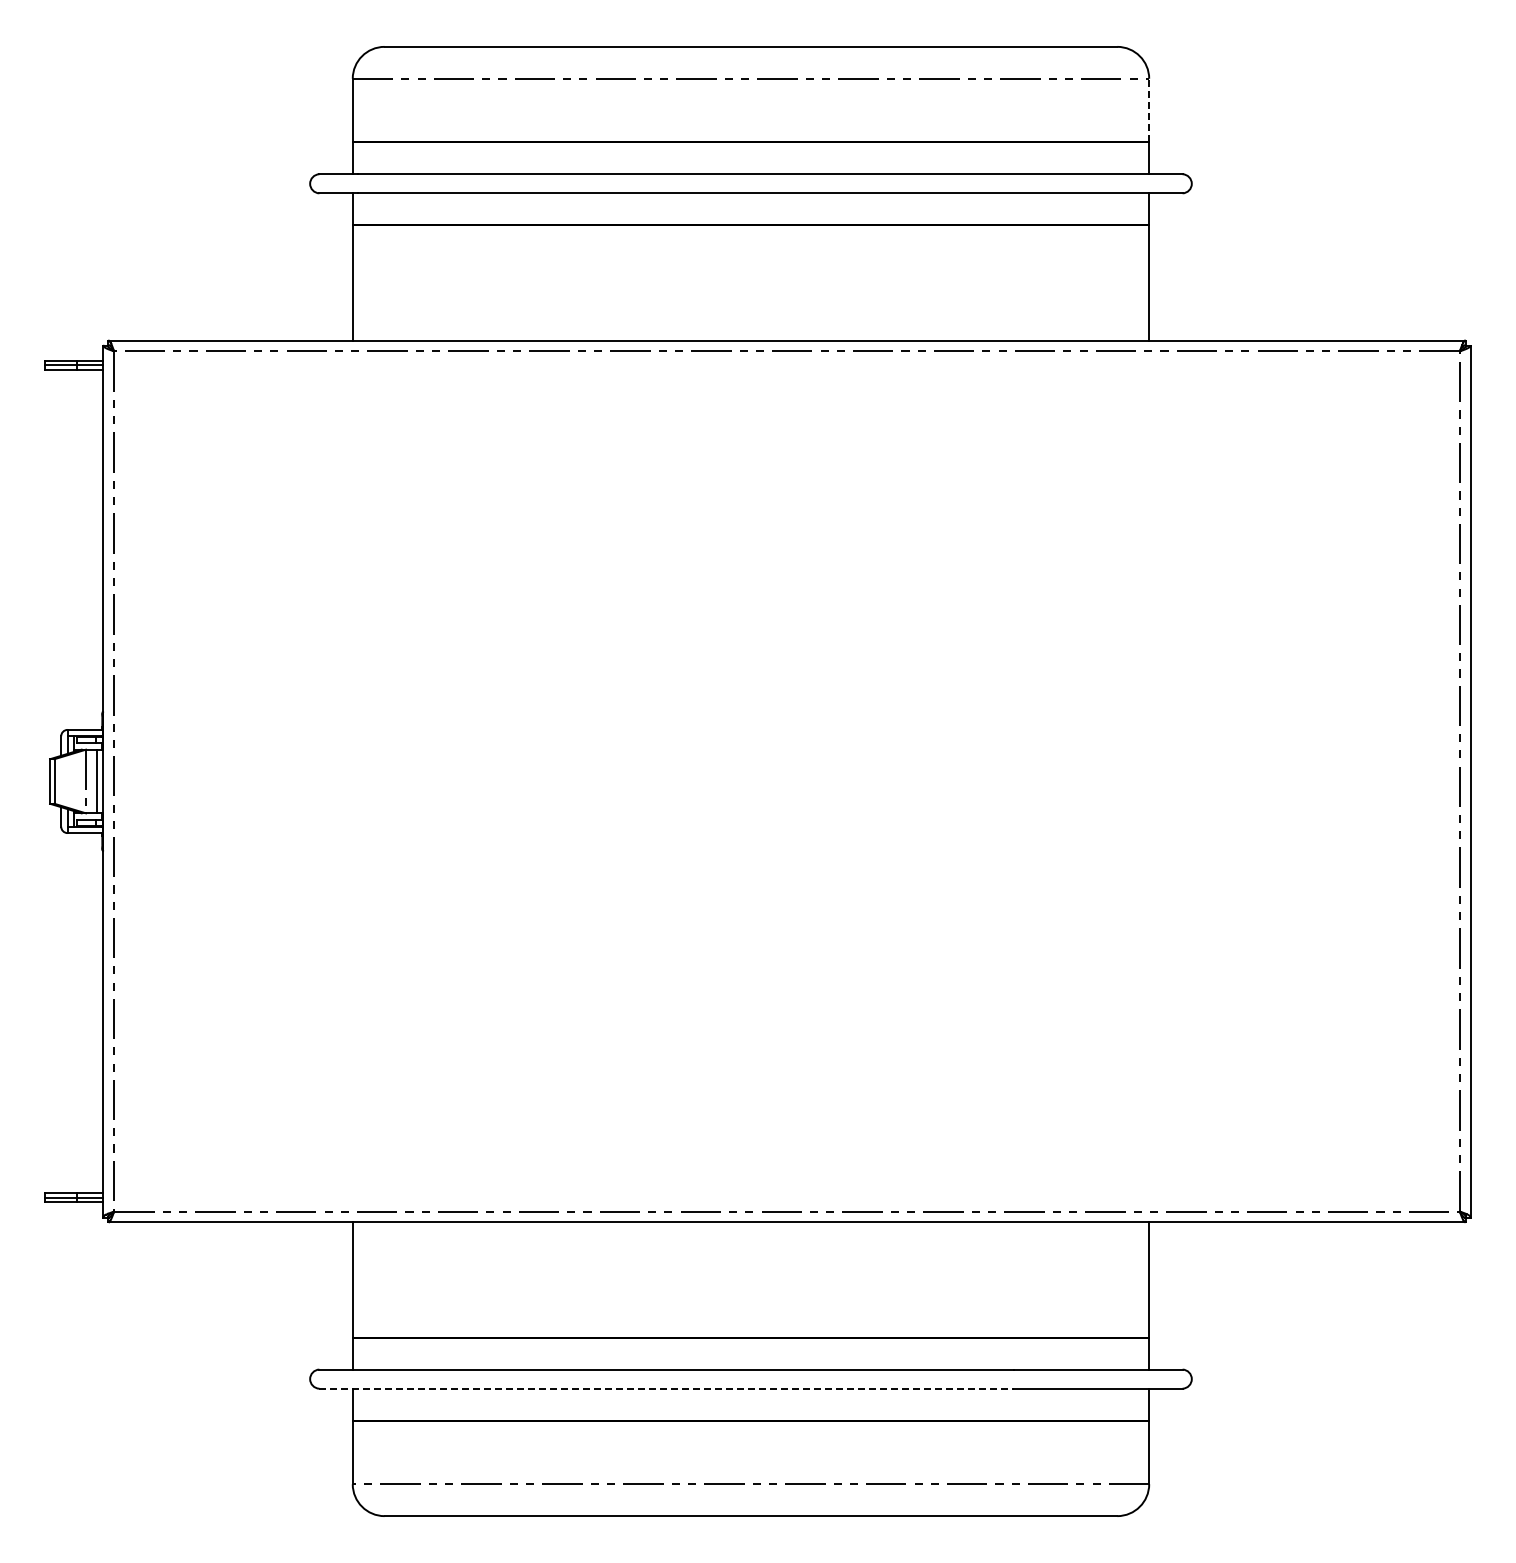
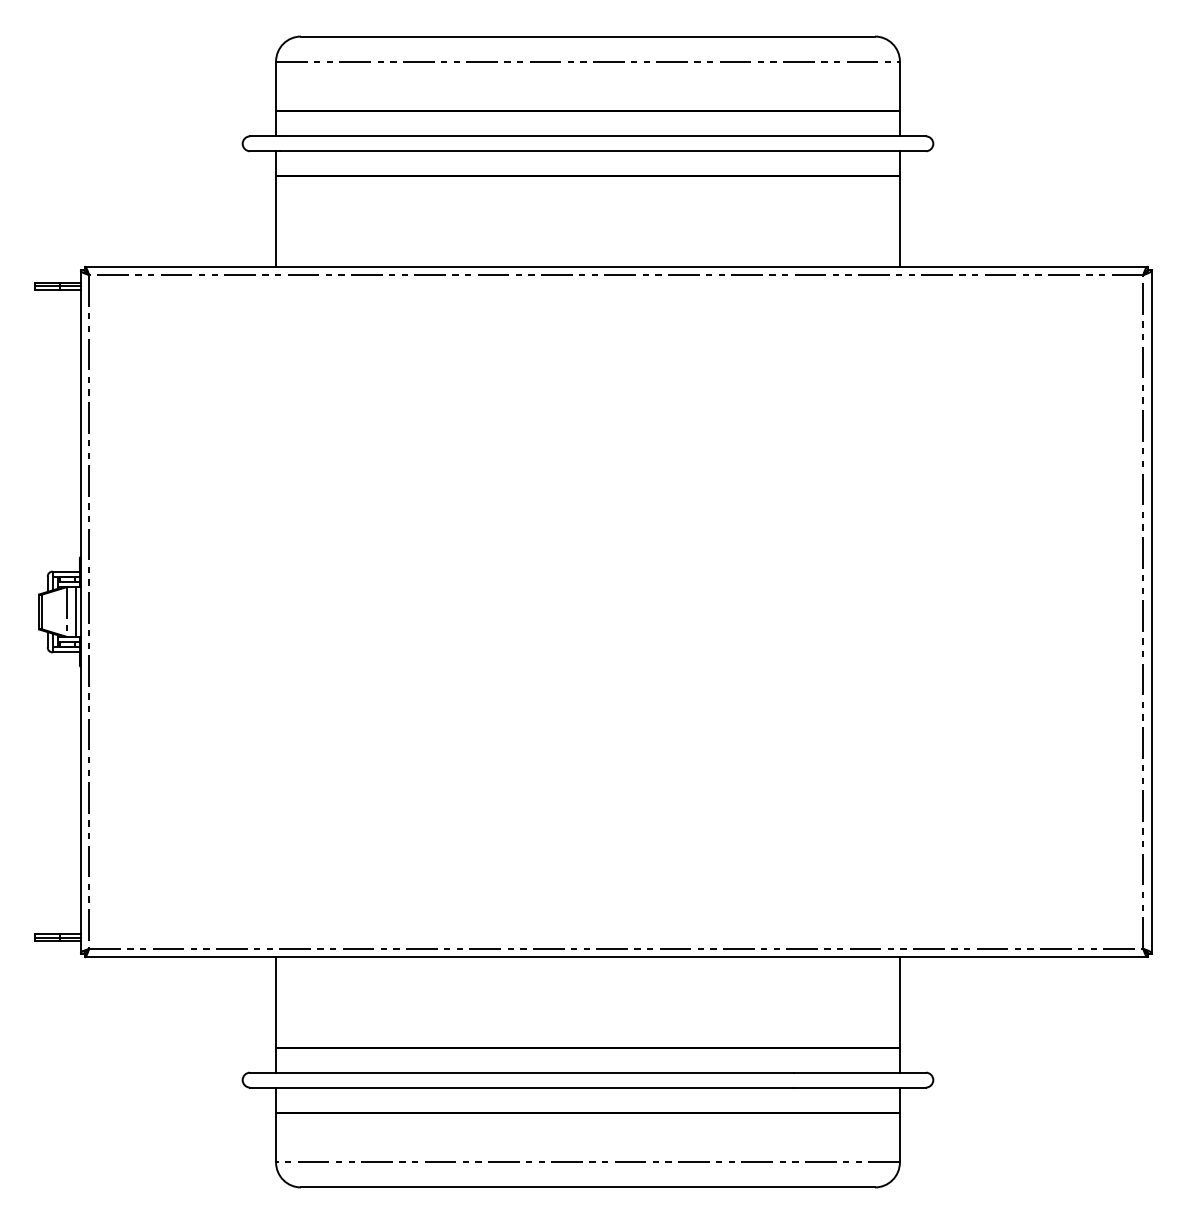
line: (1149, 110) -> (900, 86), dashed -> solid
line: (667, 1388) -> (522, 1087), dashed -> solid

